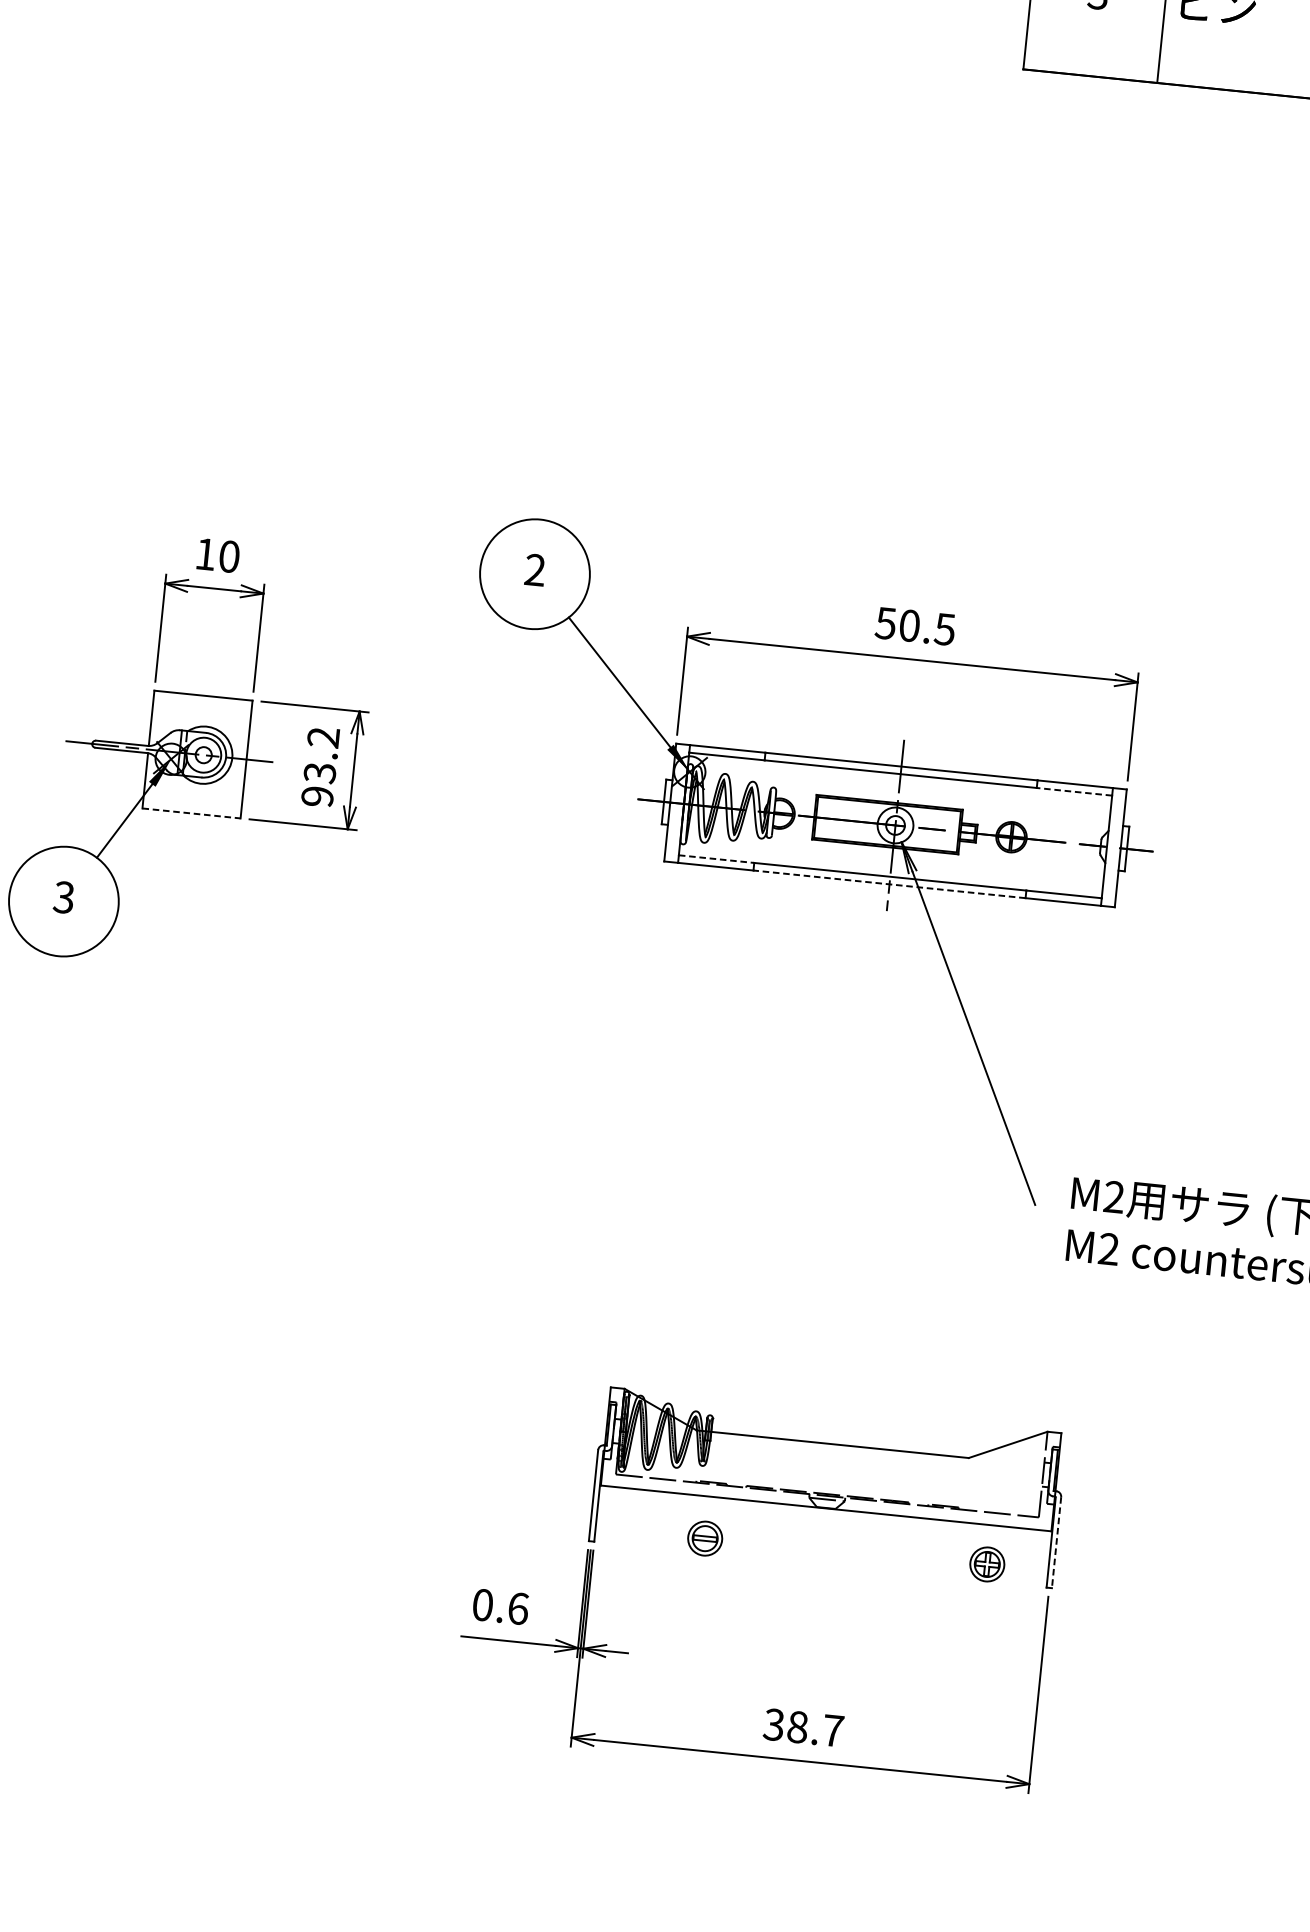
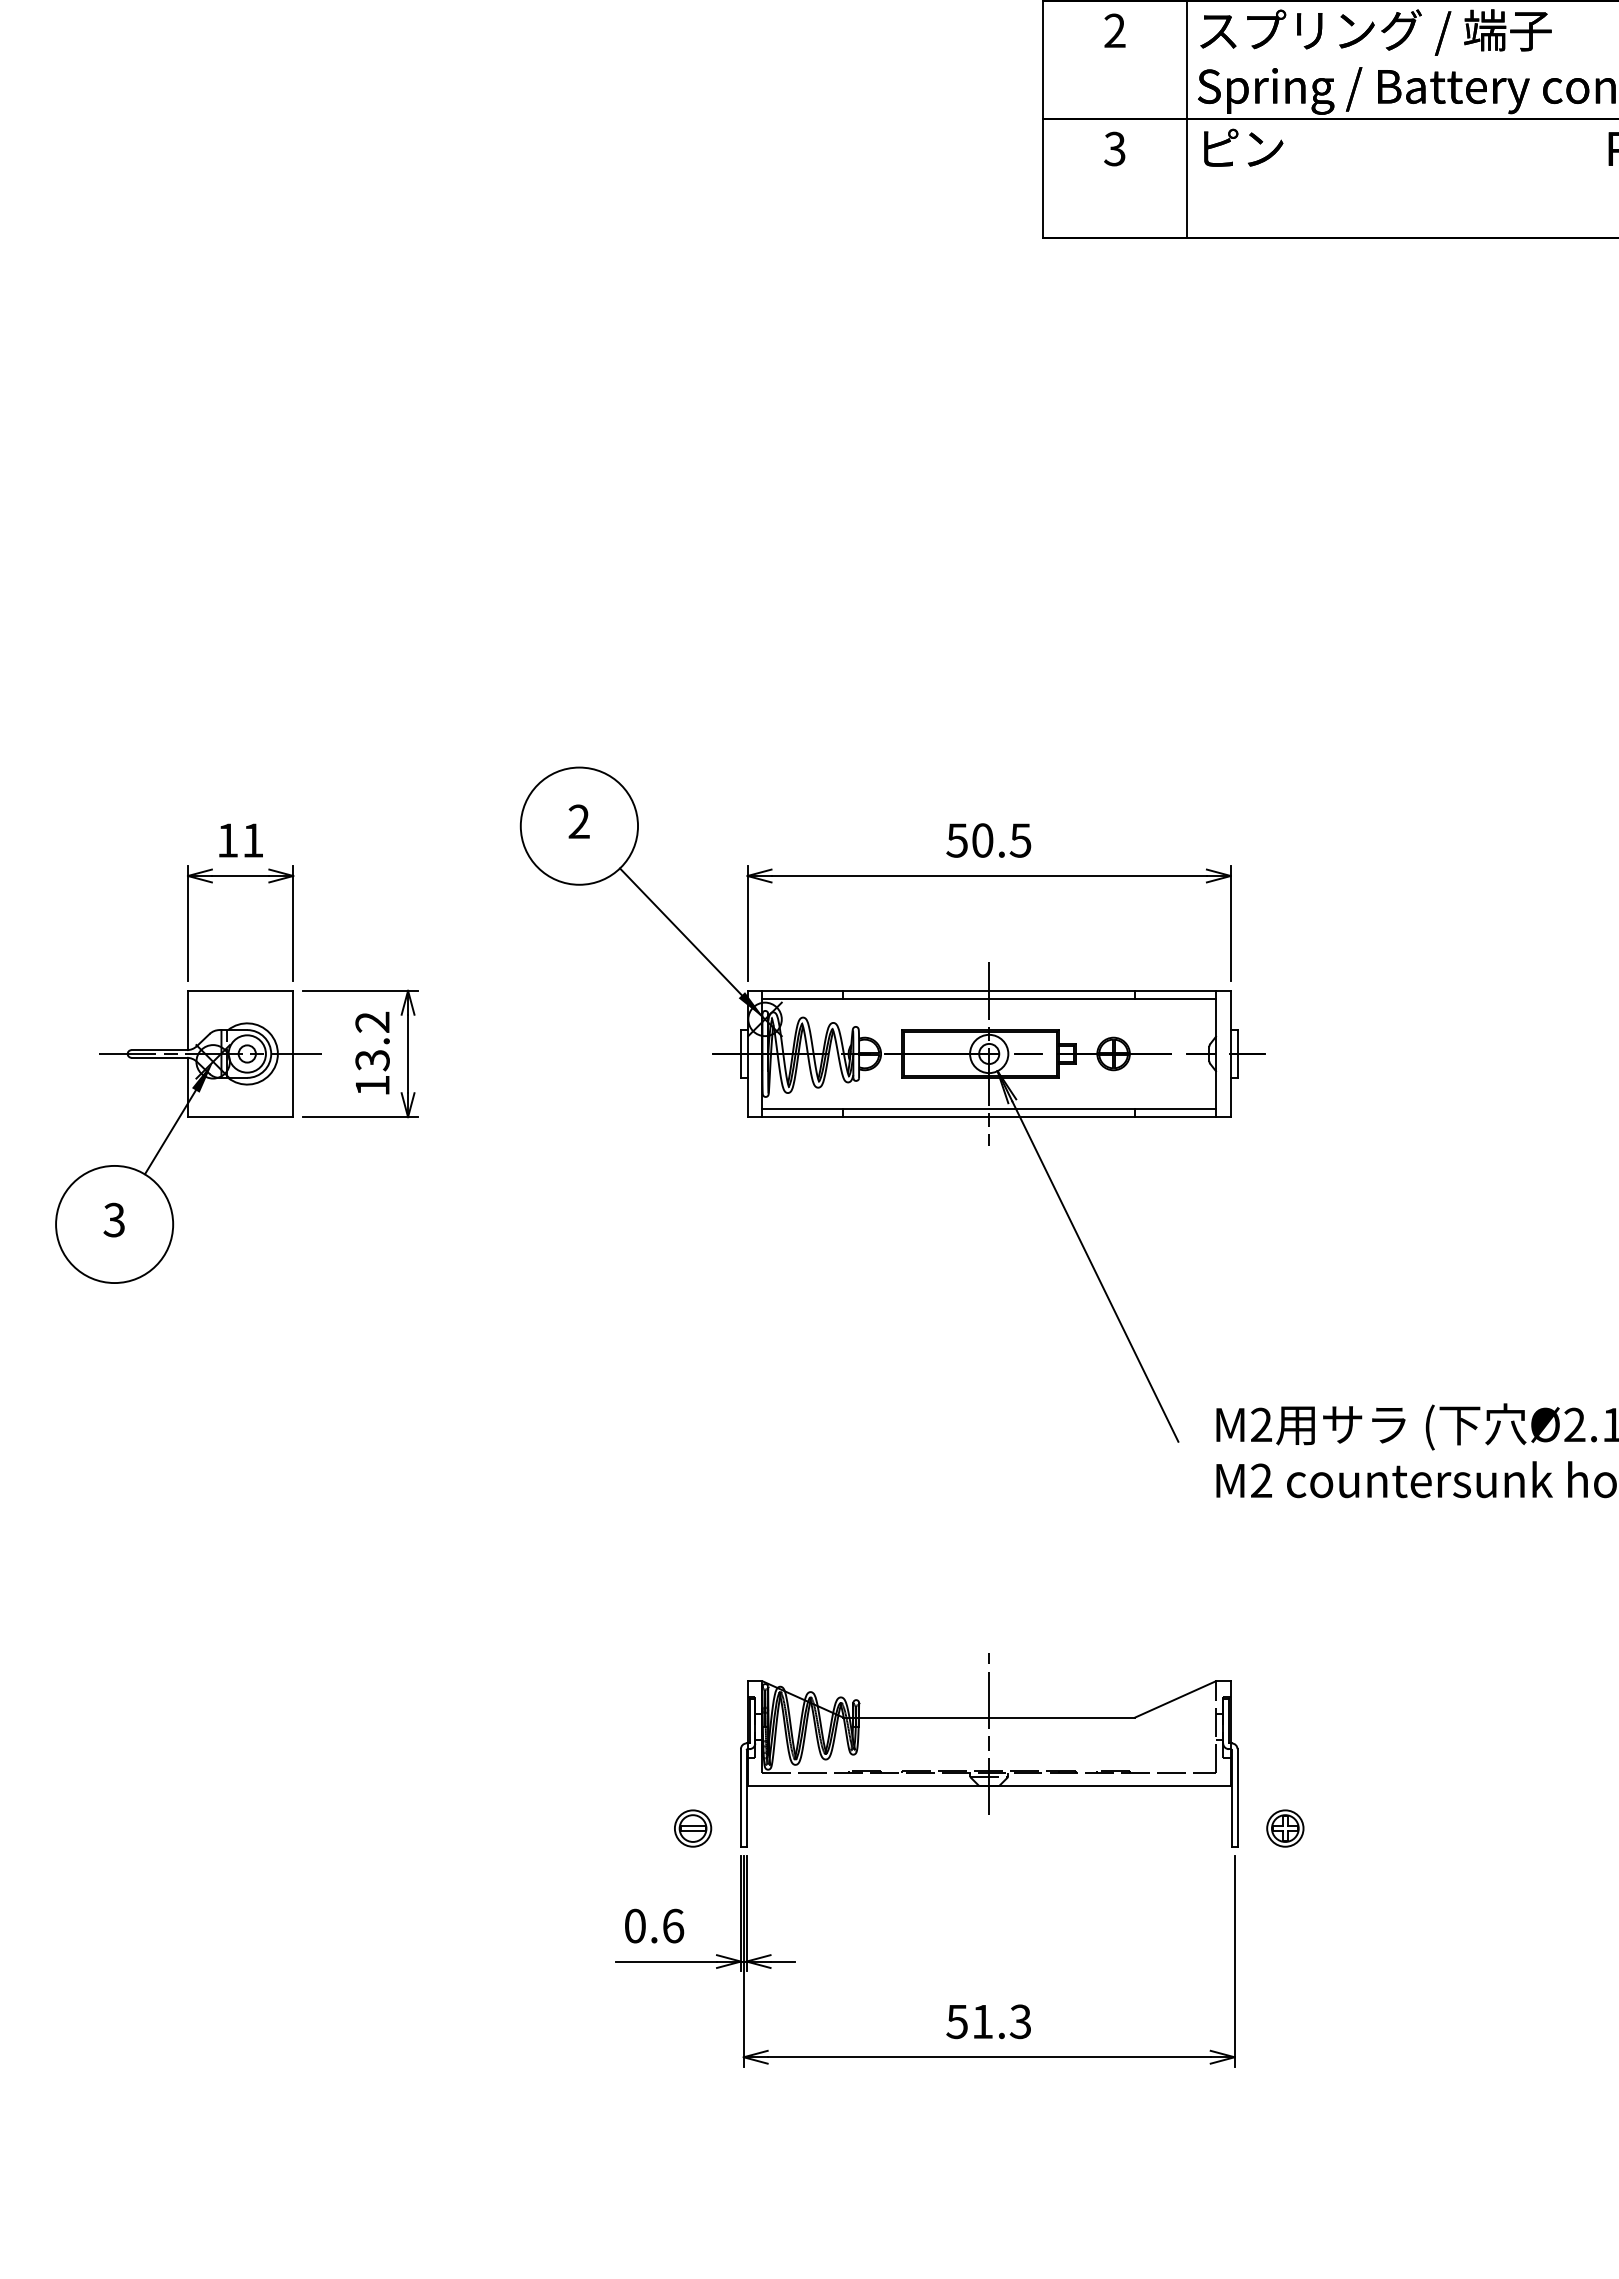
text: (229, 556) -> (253, 840), 10 -> 11
line: (1074, 791) -> (1175, 998), dashed -> solid
text: (317, 796) -> (372, 1085), 93.2 -> 13.2
line: (191, 813) -> (240, 1117), dashed -> solid
line: (717, 859) -> (803, 1109), dashed -> solid
line: (889, 884) -> (989, 1117), dashed -> solid
line: (831, 1459) -> (989, 1733), added
part: (705, 1538) -> (693, 1828), moved
line: (1056, 1542) -> (1237, 1797), dashed -> solid
part: (987, 1564) -> (1285, 1828), moved
text: (803, 1727) -> (988, 2021), 38.7 -> 51.3

